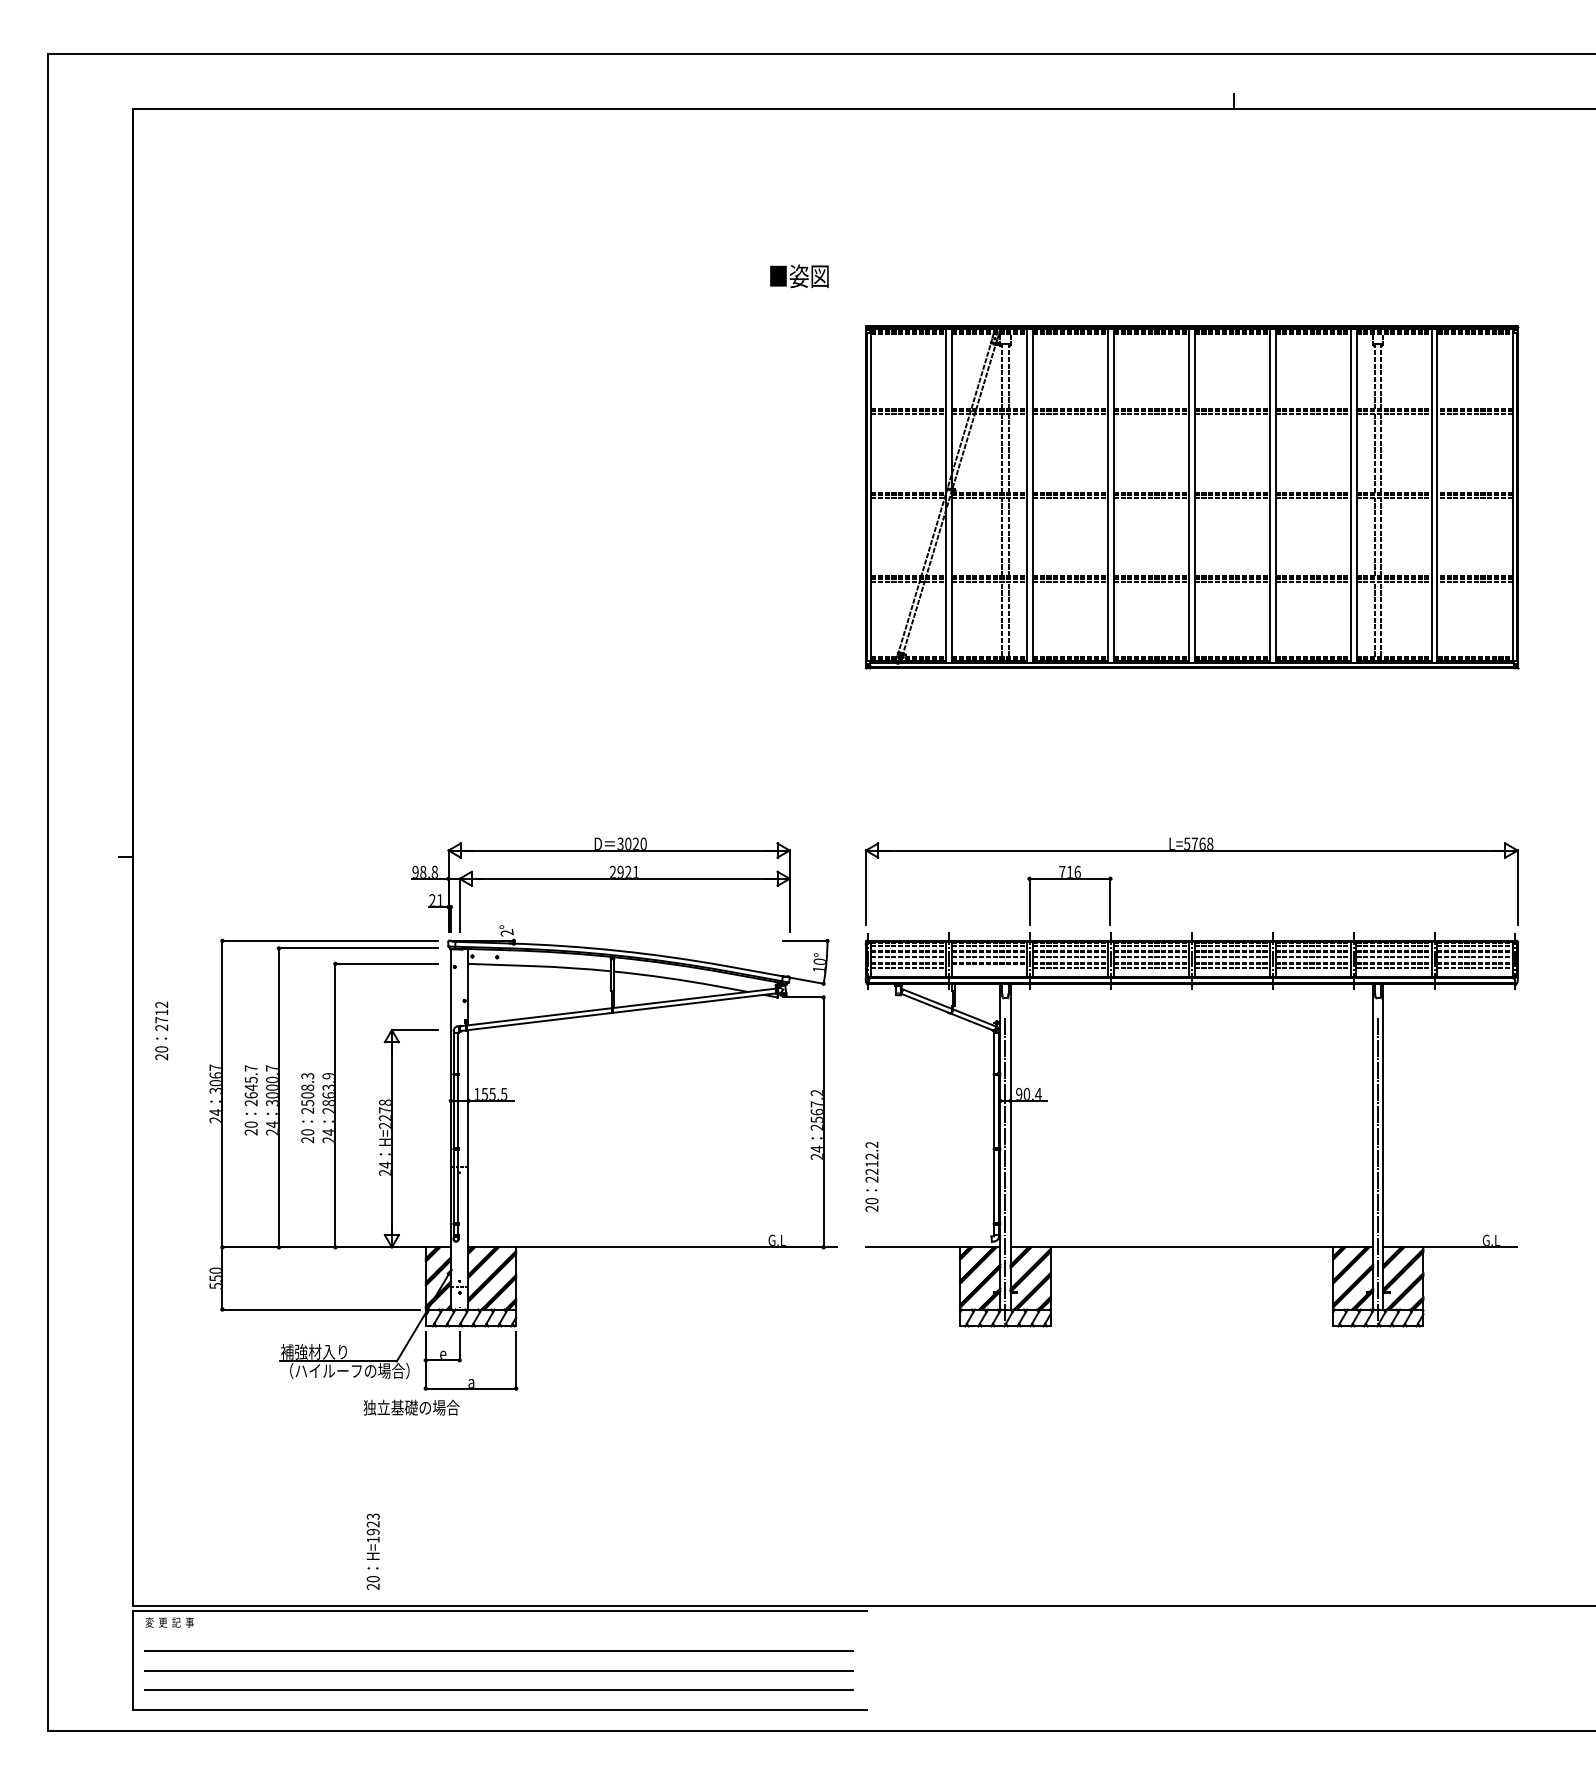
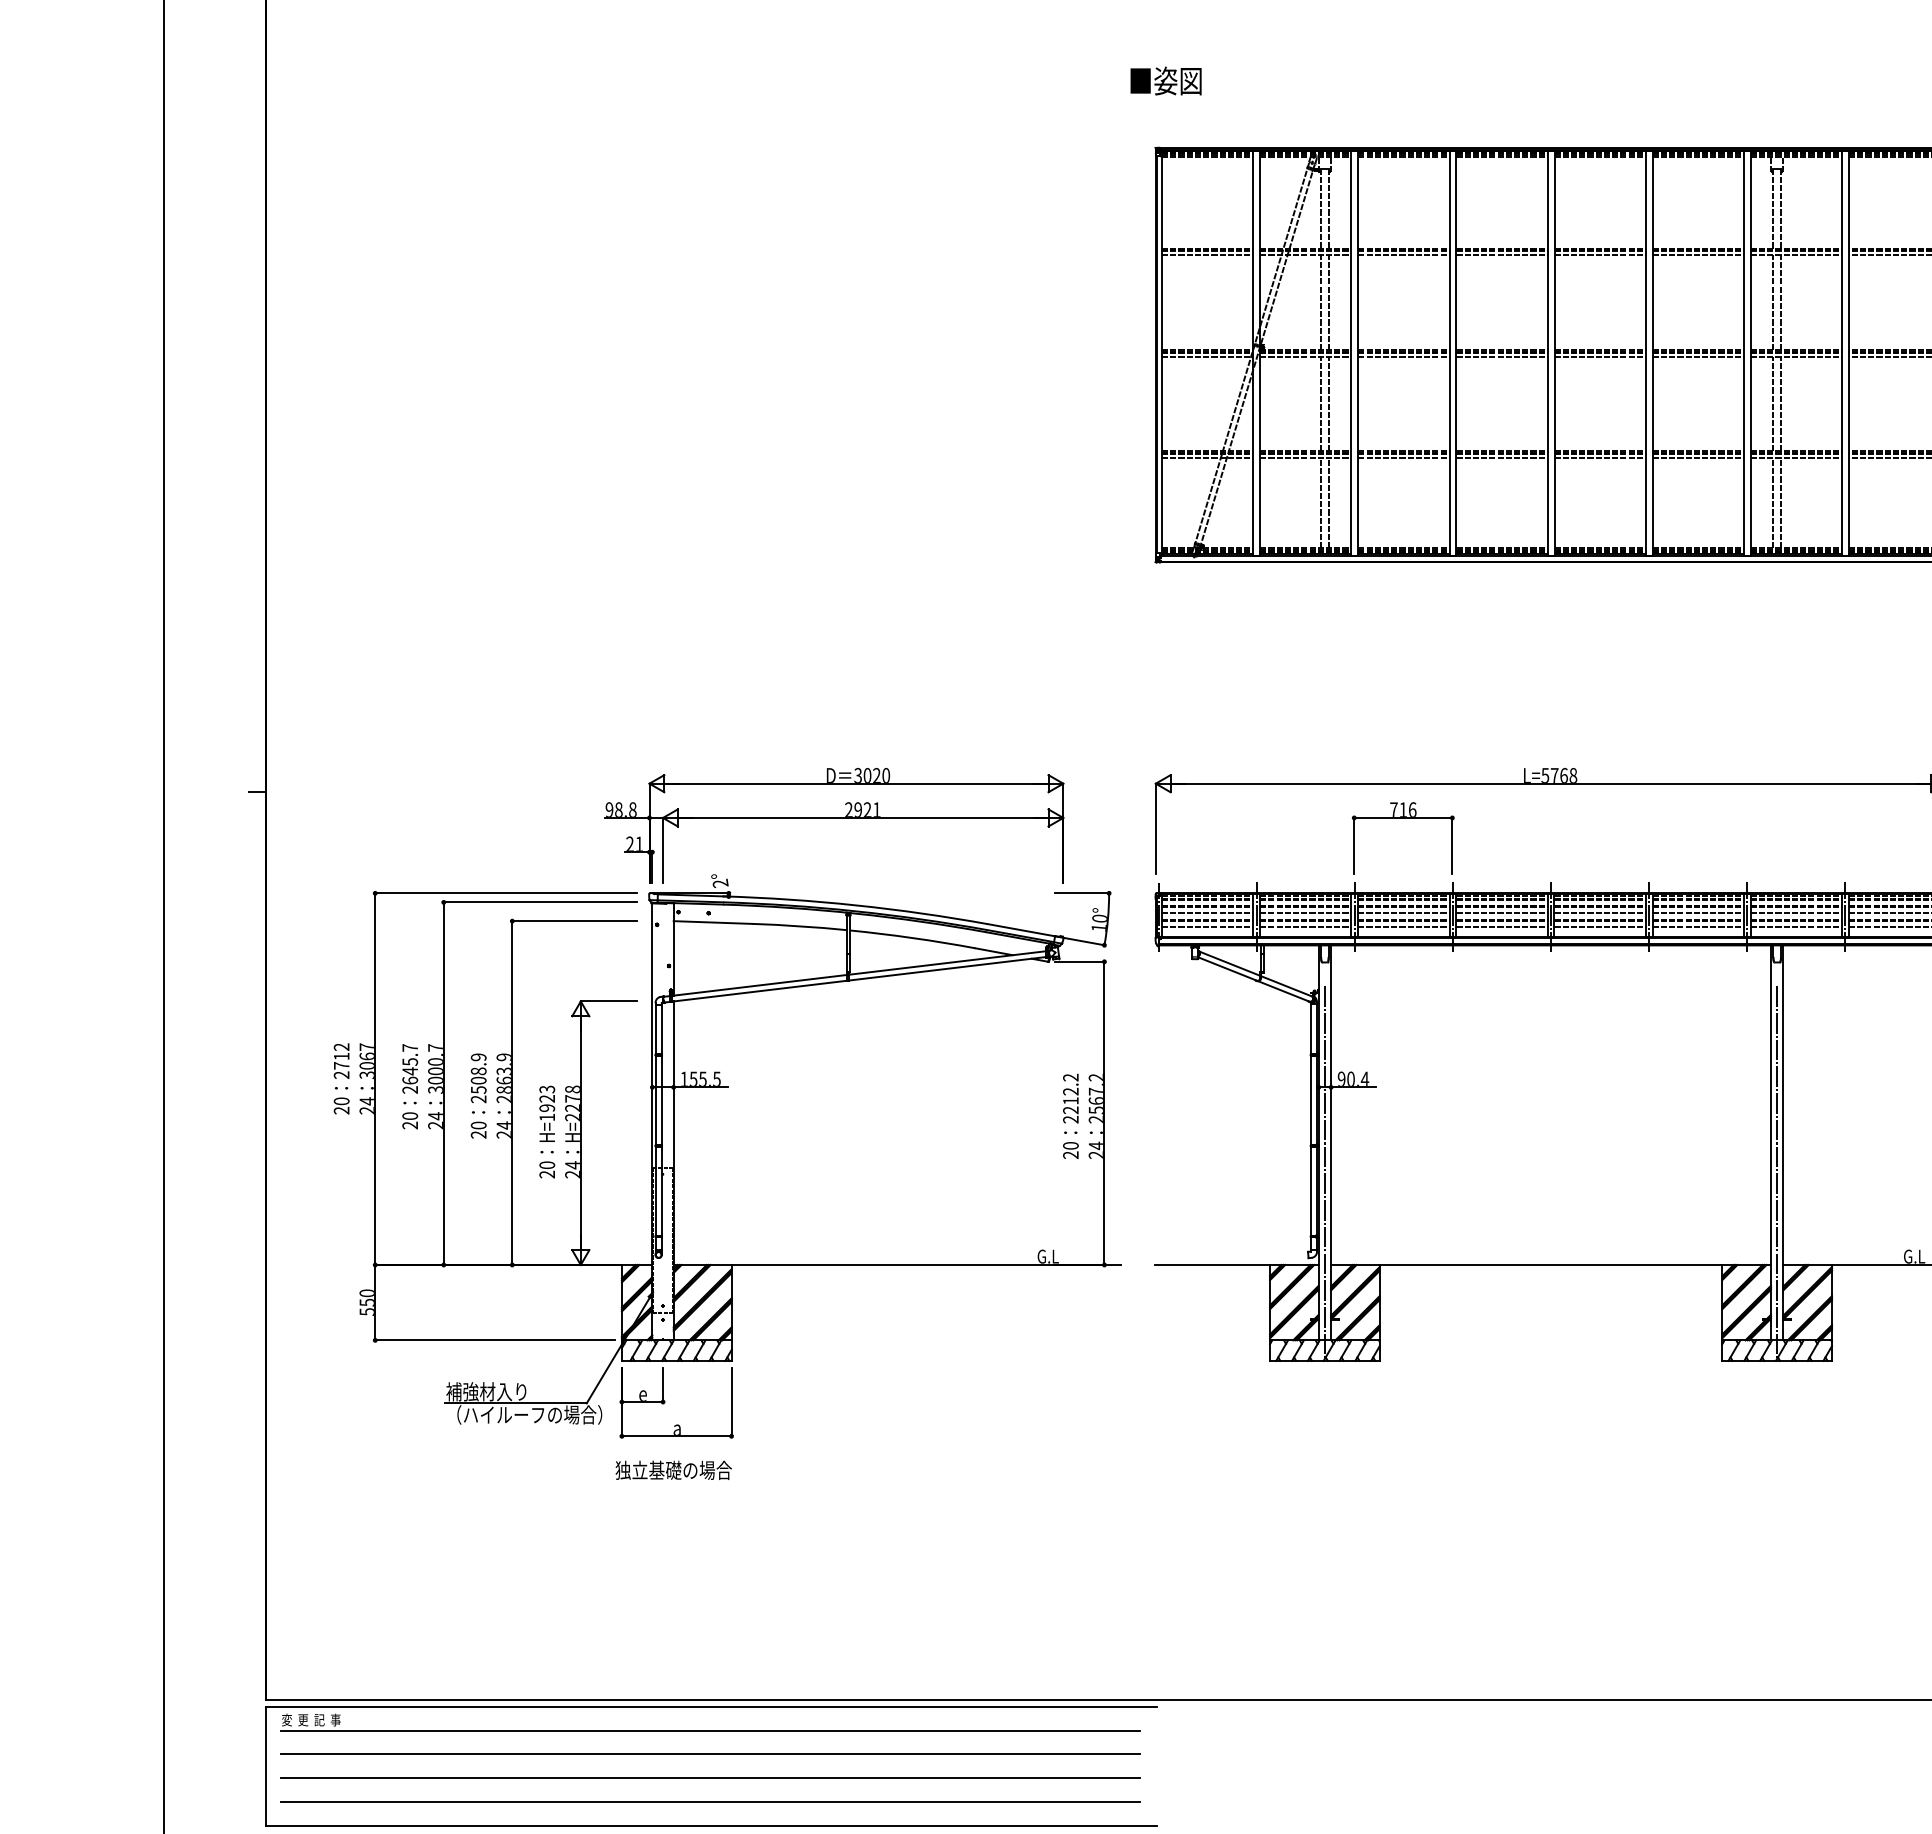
text: (799, 276) -> (1166, 81), moved
line: (989, 968) -> (1305, 926), added
text: (161, 1030) -> (341, 1078), moved
text: (307, 1076) -> (478, 1057), 2508.3 -> 2508.9
text: (871, 1176) -> (1070, 1115), moved
text: (411, 1407) -> (673, 1470), moved
text: (372, 1551) -> (546, 1131), moved
line: (498, 1631) -> (710, 1730), added

